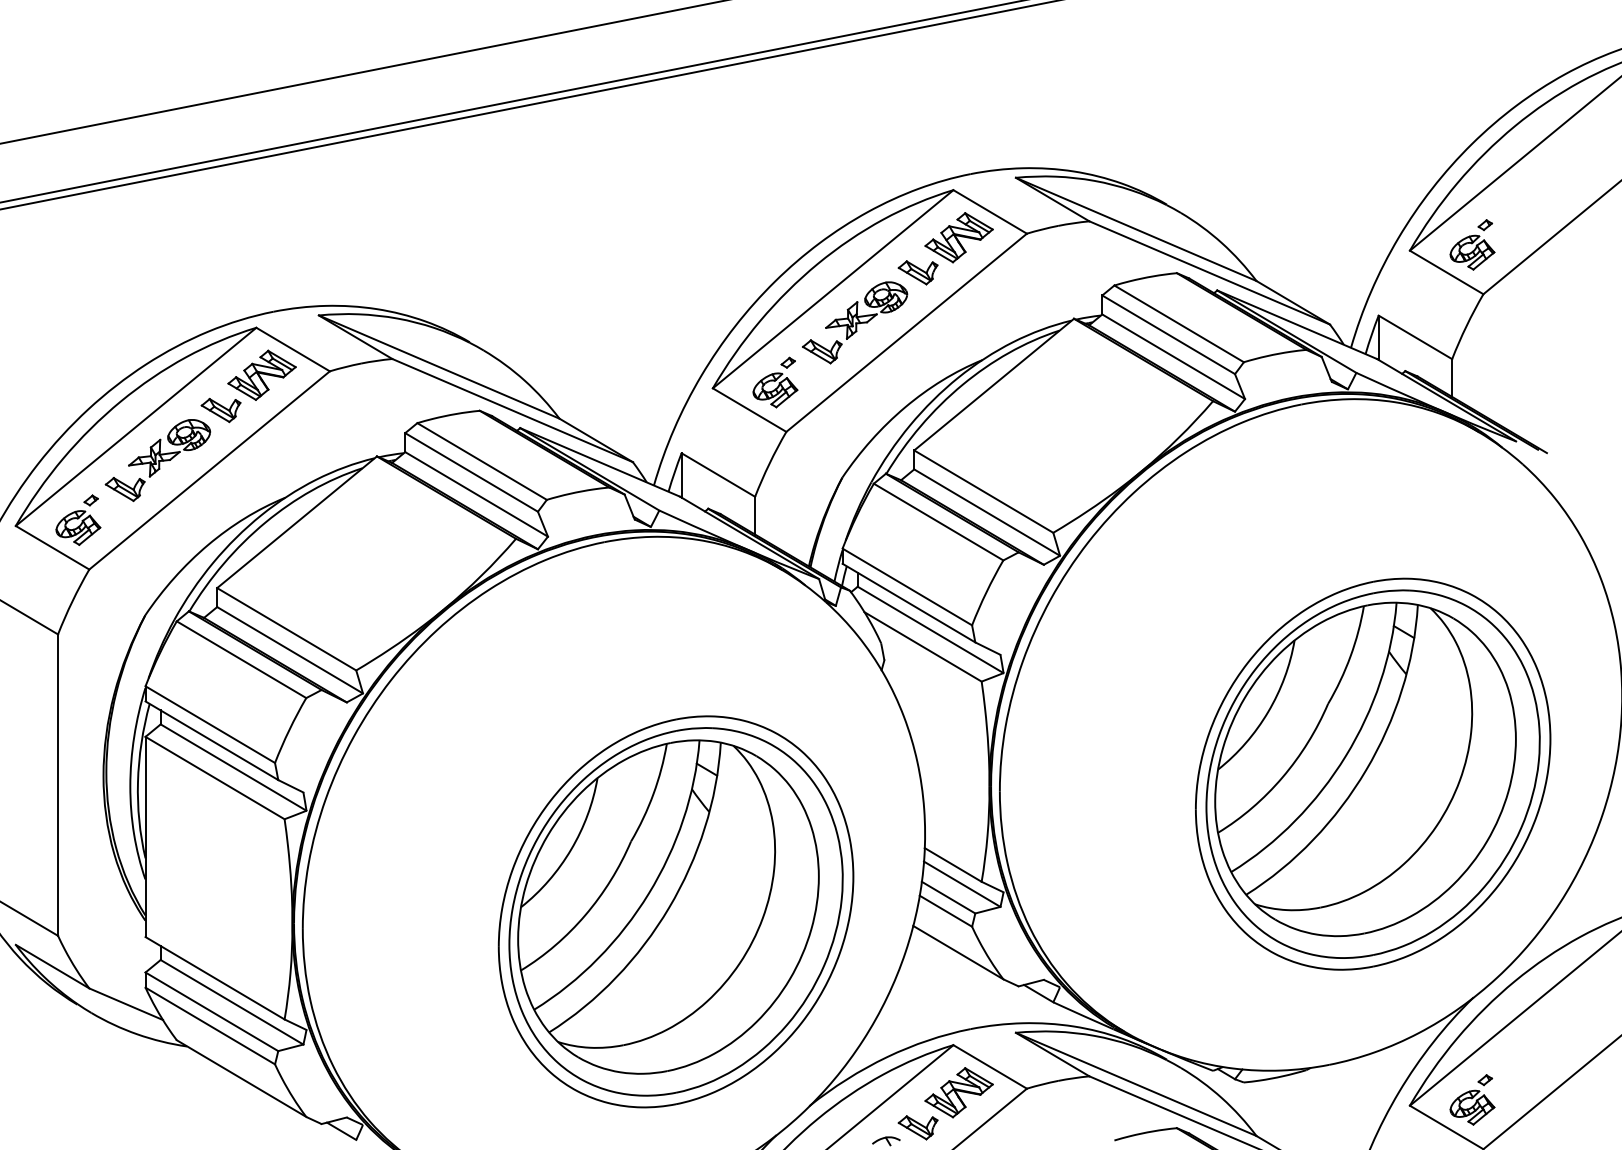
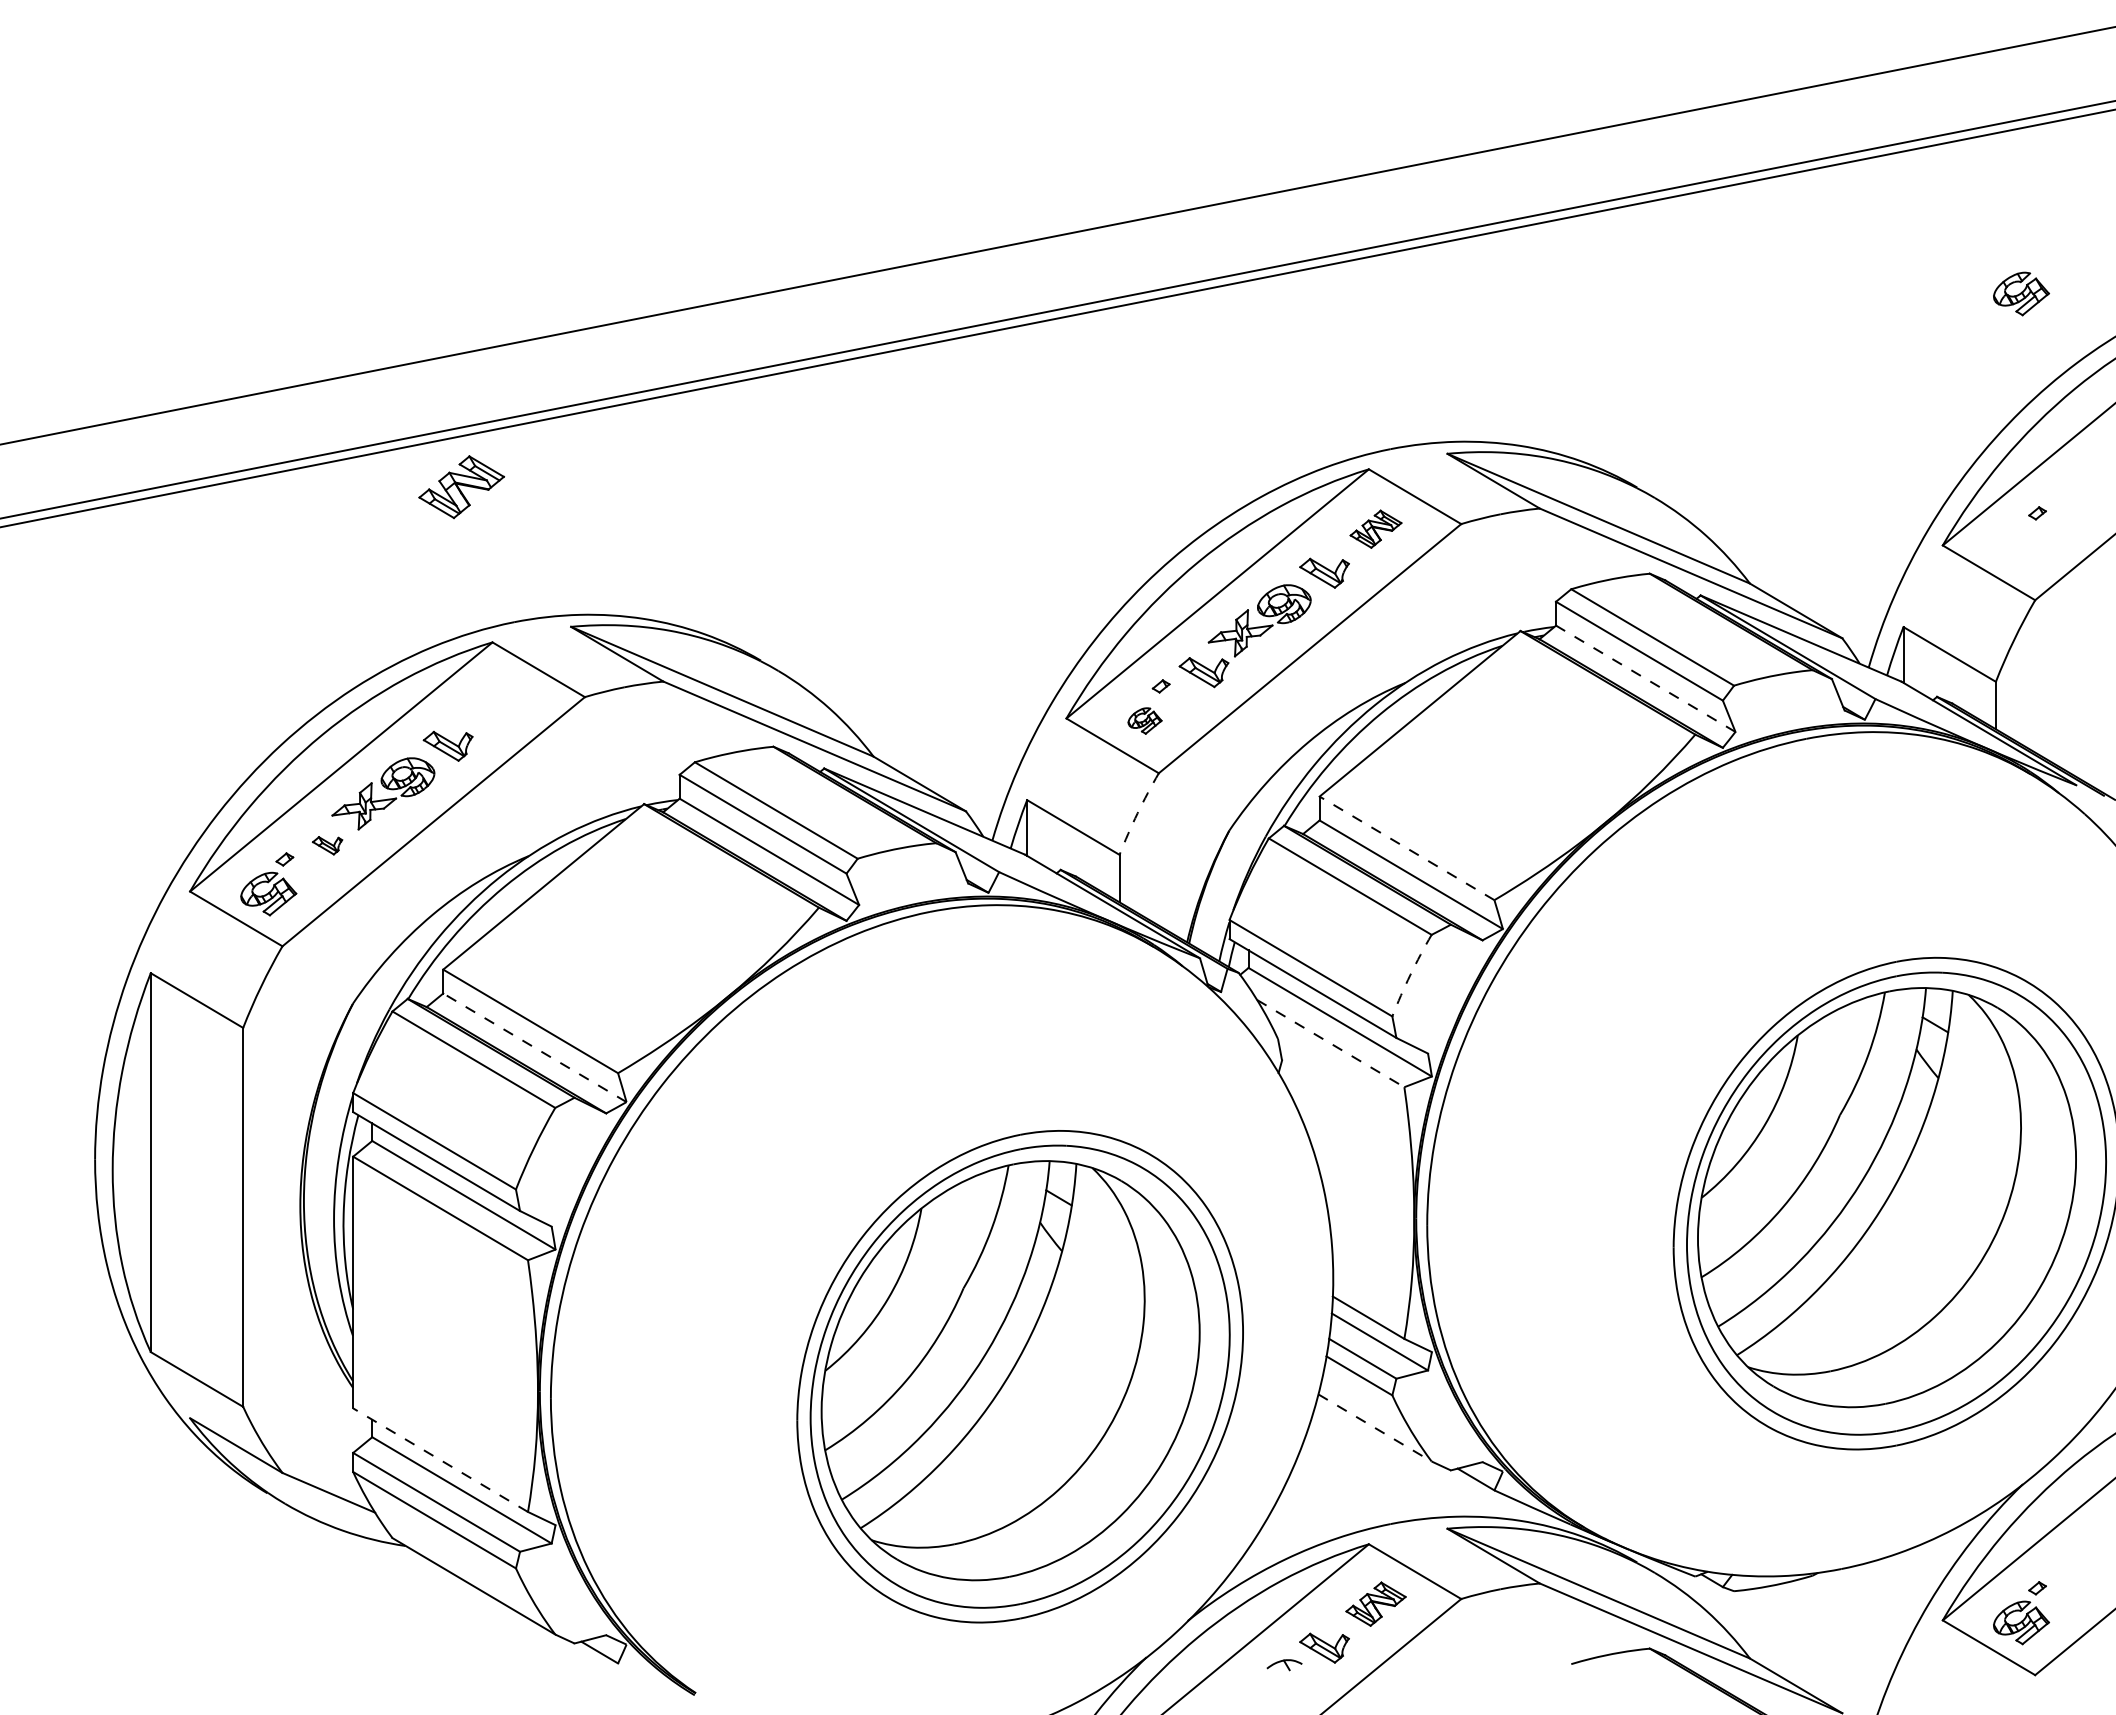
part: (958, 238) -> (1375, 529), size x0.6
part: (1472, 252) -> (2021, 293), moved
line: (1173, 356) -> (1645, 678), solid -> dashed
part: (261, 375) -> (461, 487), moved
part: (774, 389) -> (1144, 720), size x0.6
arc: (769, 463) -> (1137, 813), solid -> dashed
part: (125, 489) -> (327, 845), size x0.6
line: (984, 491) -> (1407, 848), solid -> dashed
arc: (986, 591) -> (1410, 974), solid -> dashed
line: (922, 646) -> (1330, 1043), solid -> dashed
line: (289, 650) -> (534, 1047), solid -> dashed
line: (957, 952) -> (1374, 1427), solid -> dashed
line: (214, 978) -> (440, 1460), solid -> dashed
part: (958, 1093) -> (1375, 1604), size x0.7

